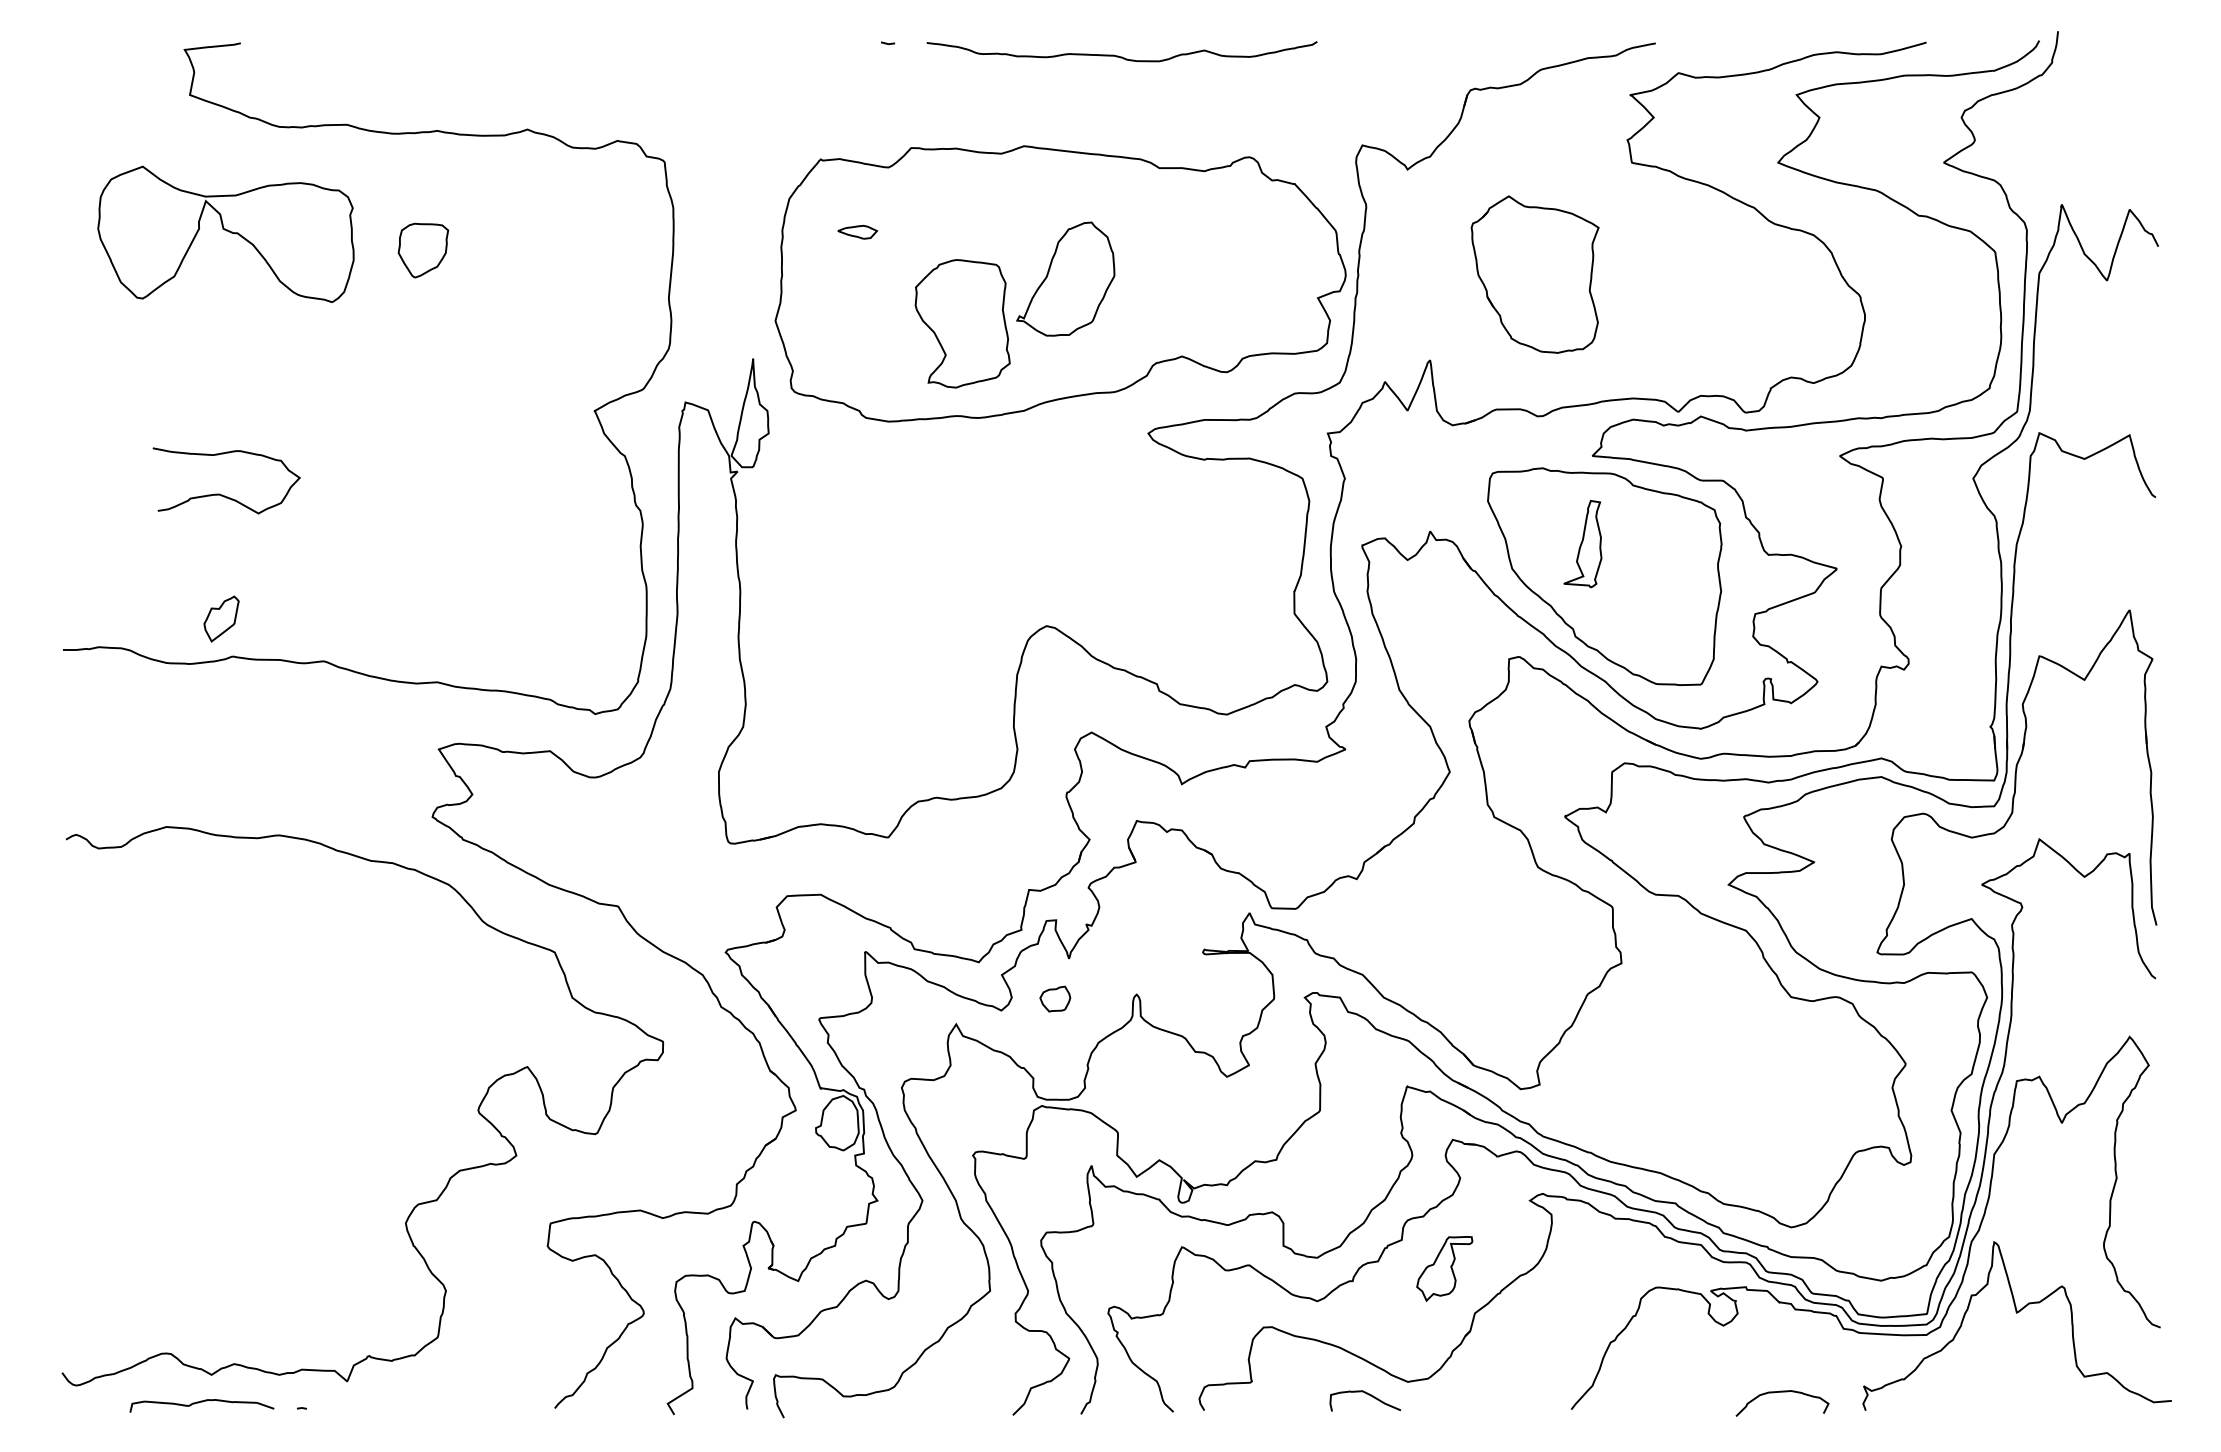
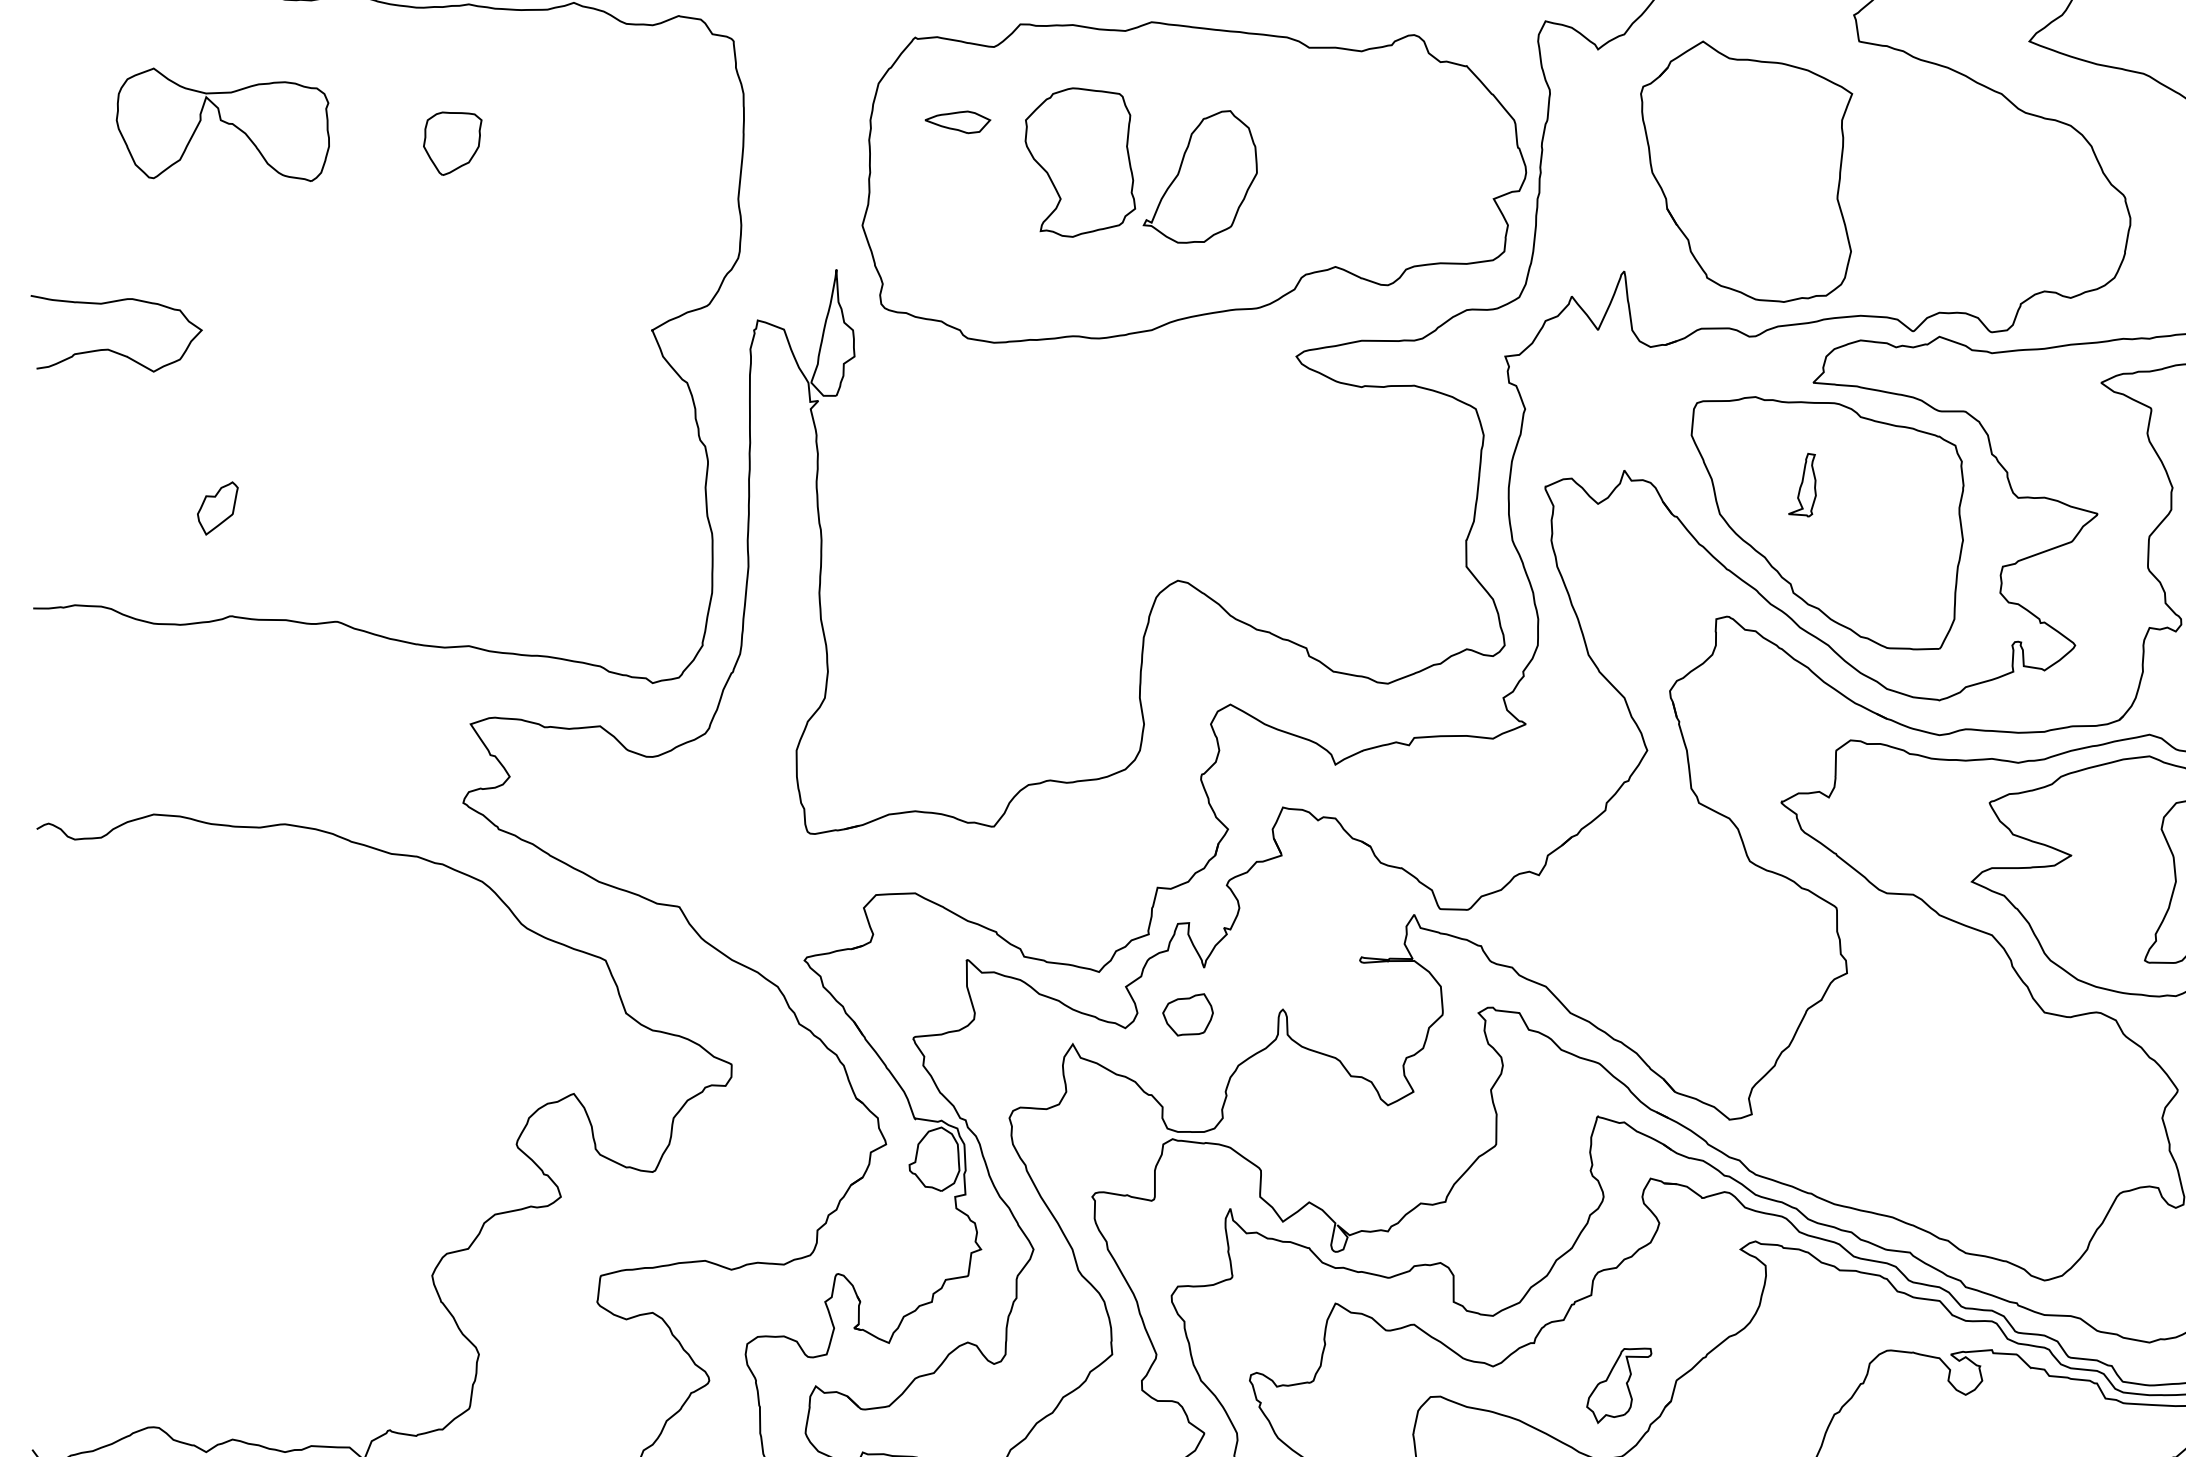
part: (857, 232) -> (957, 122), size x1.43
part: (225, 234) -> (222, 124), size x0.71
part: (1534, 274) -> (1745, 171), size x1.43
part: (962, 323) -> (1080, 162), moved
curve: (222, 494) -> (111, 349), moved
part: (1583, 543) -> (1802, 484), size x0.62
part: (221, 618) -> (217, 507), moved
part: (1055, 998) -> (1188, 1014), size x1.43
part: (1444, 1268) -> (1618, 1385), moved

